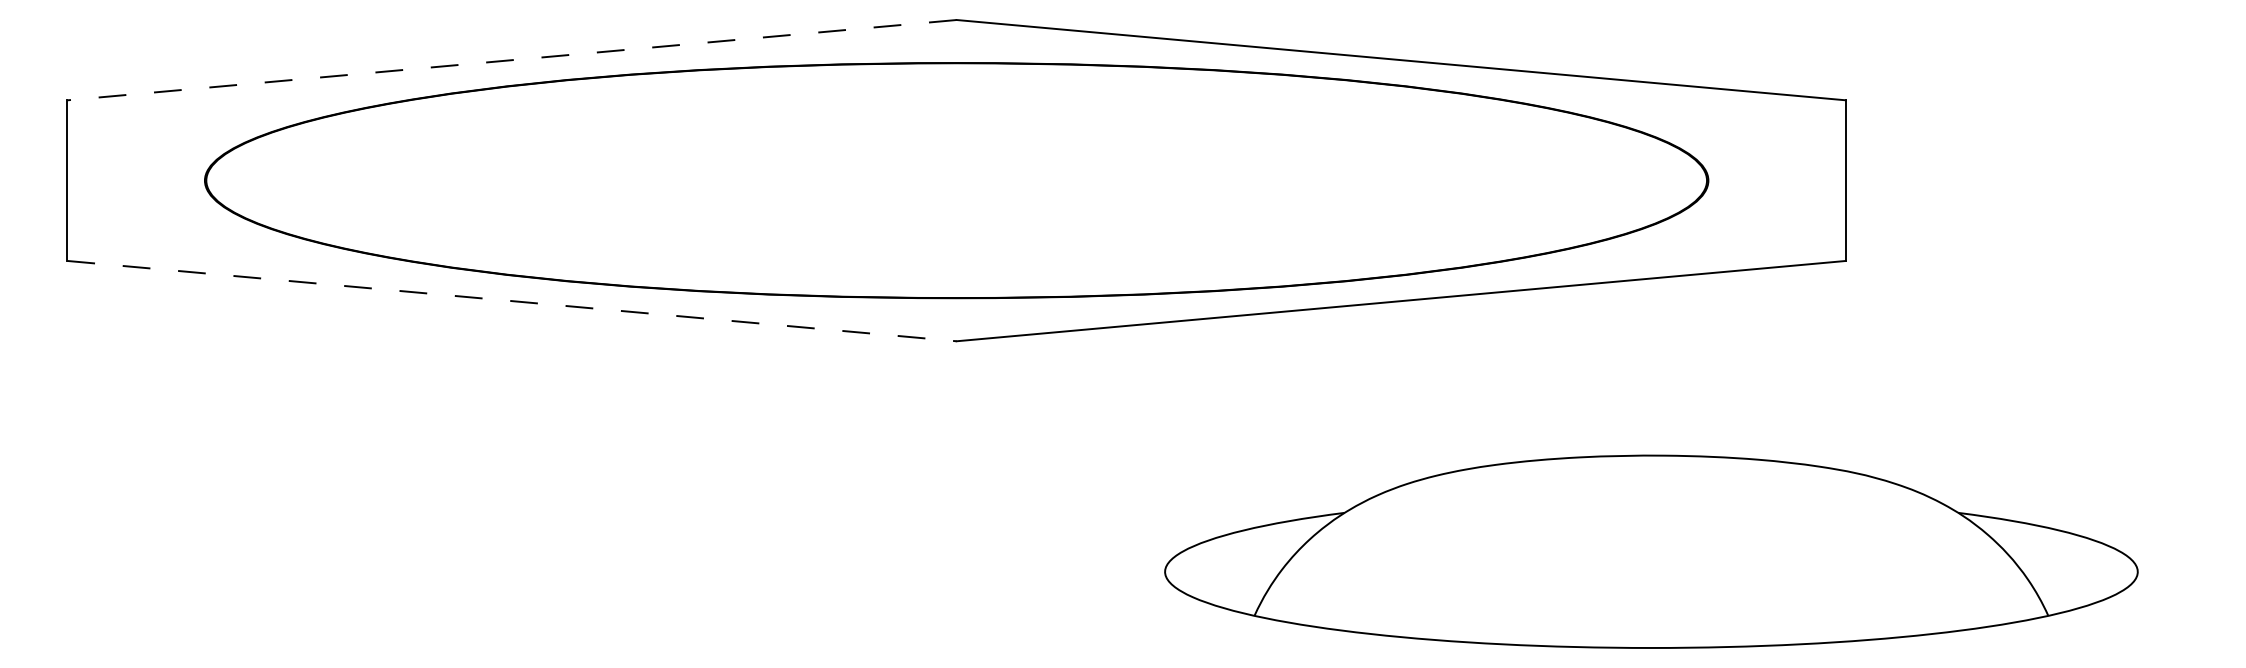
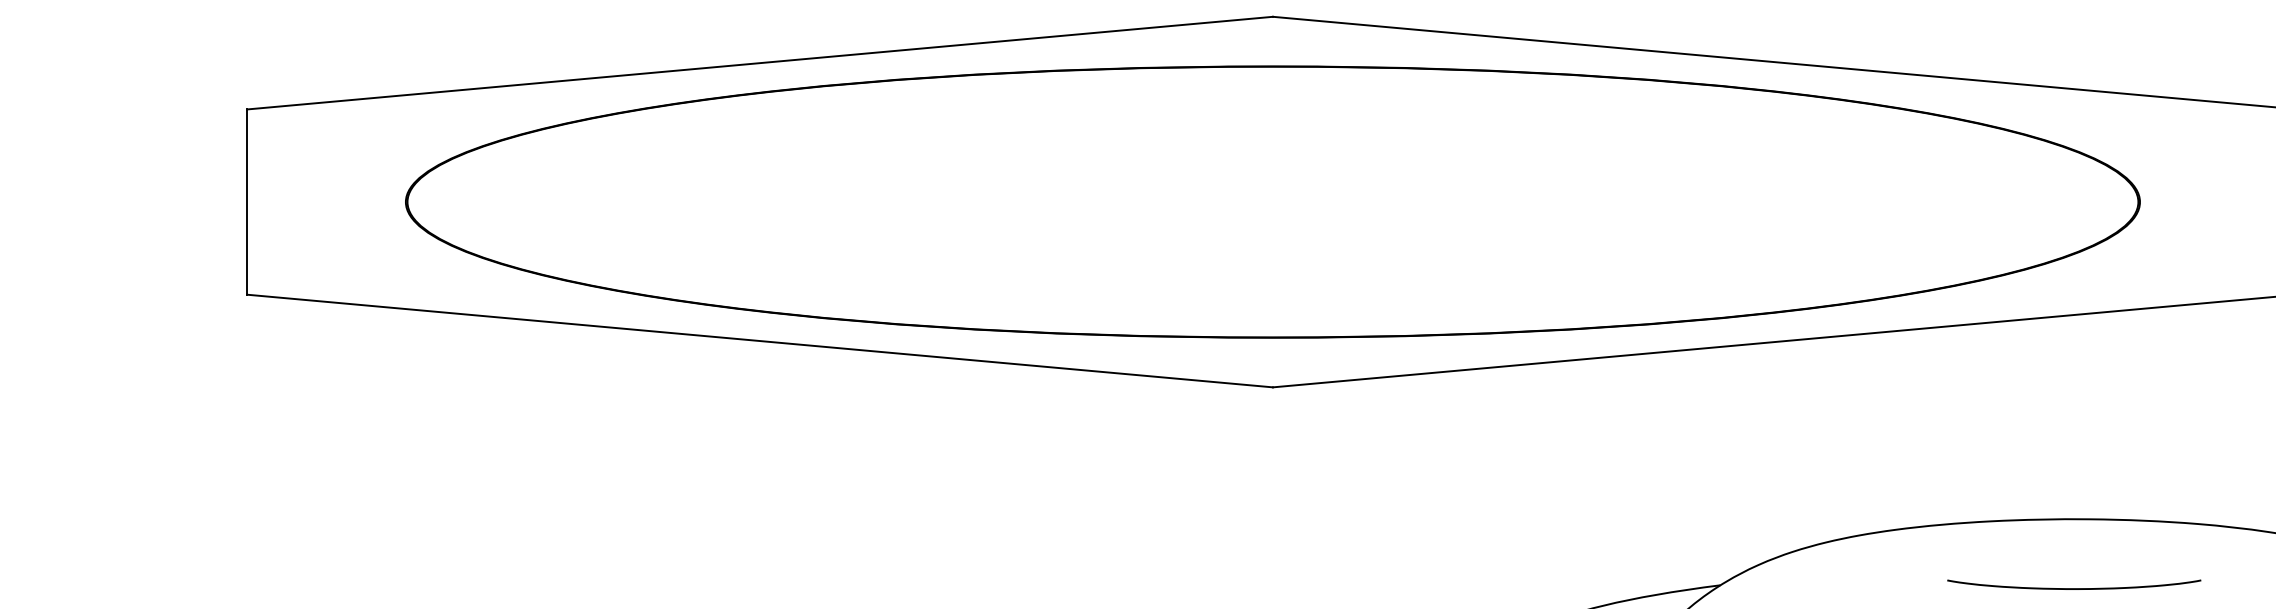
line: (511, 60) -> (759, 63), dashed -> solid
line: (512, 301) -> (760, 341), dashed -> solid
curve: (1651, 515) -> (2074, 588), added

